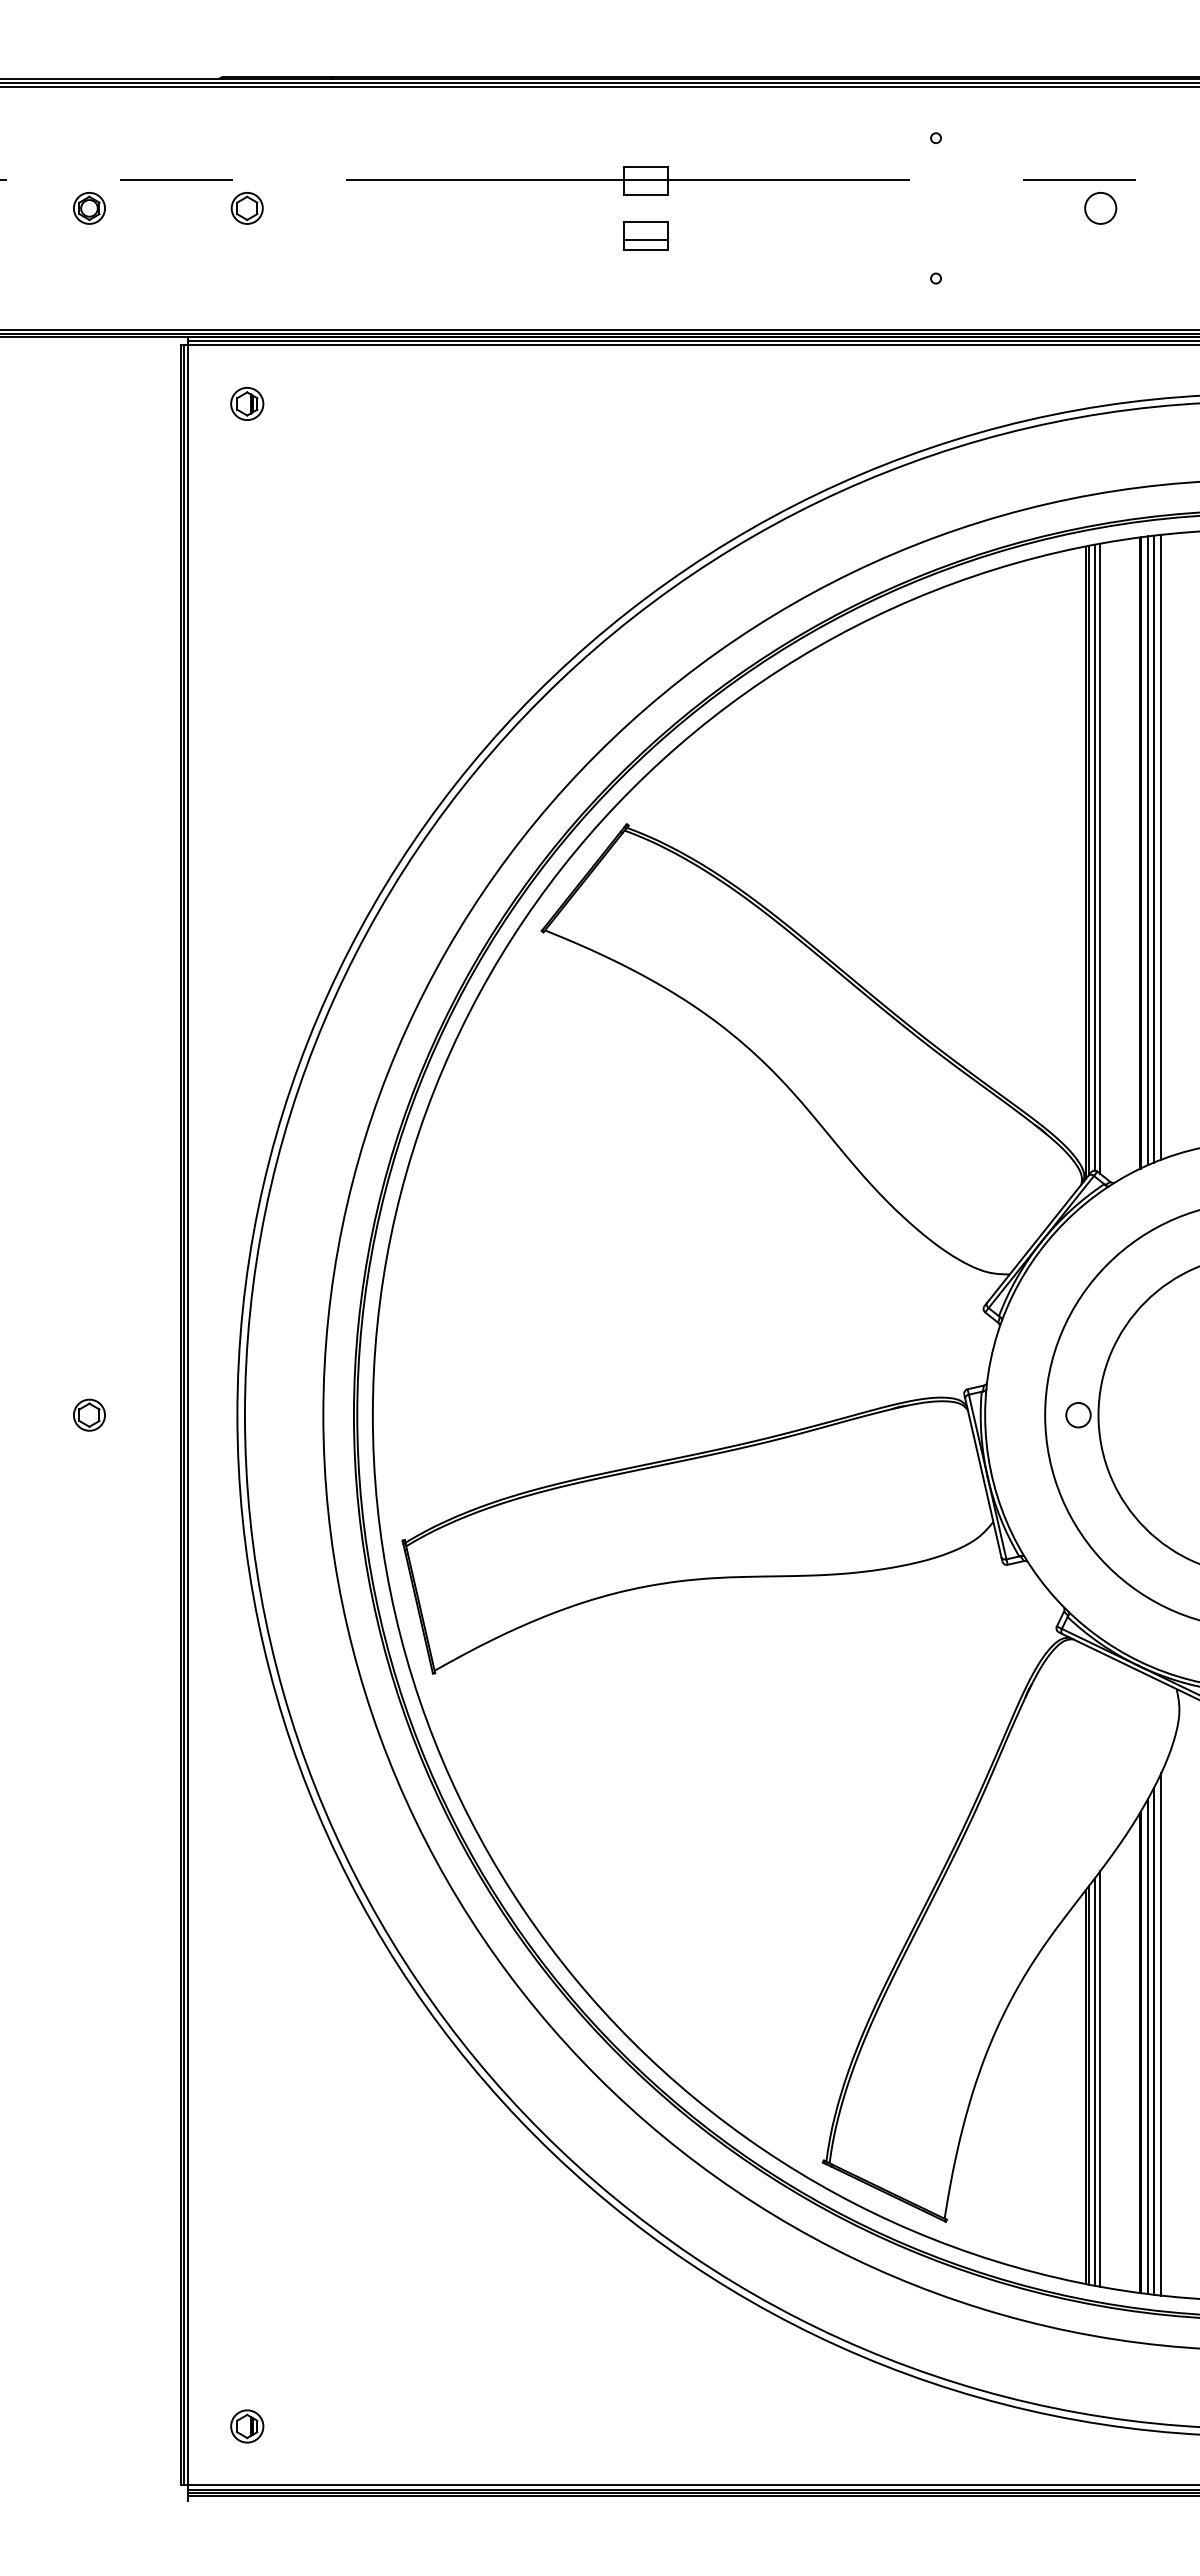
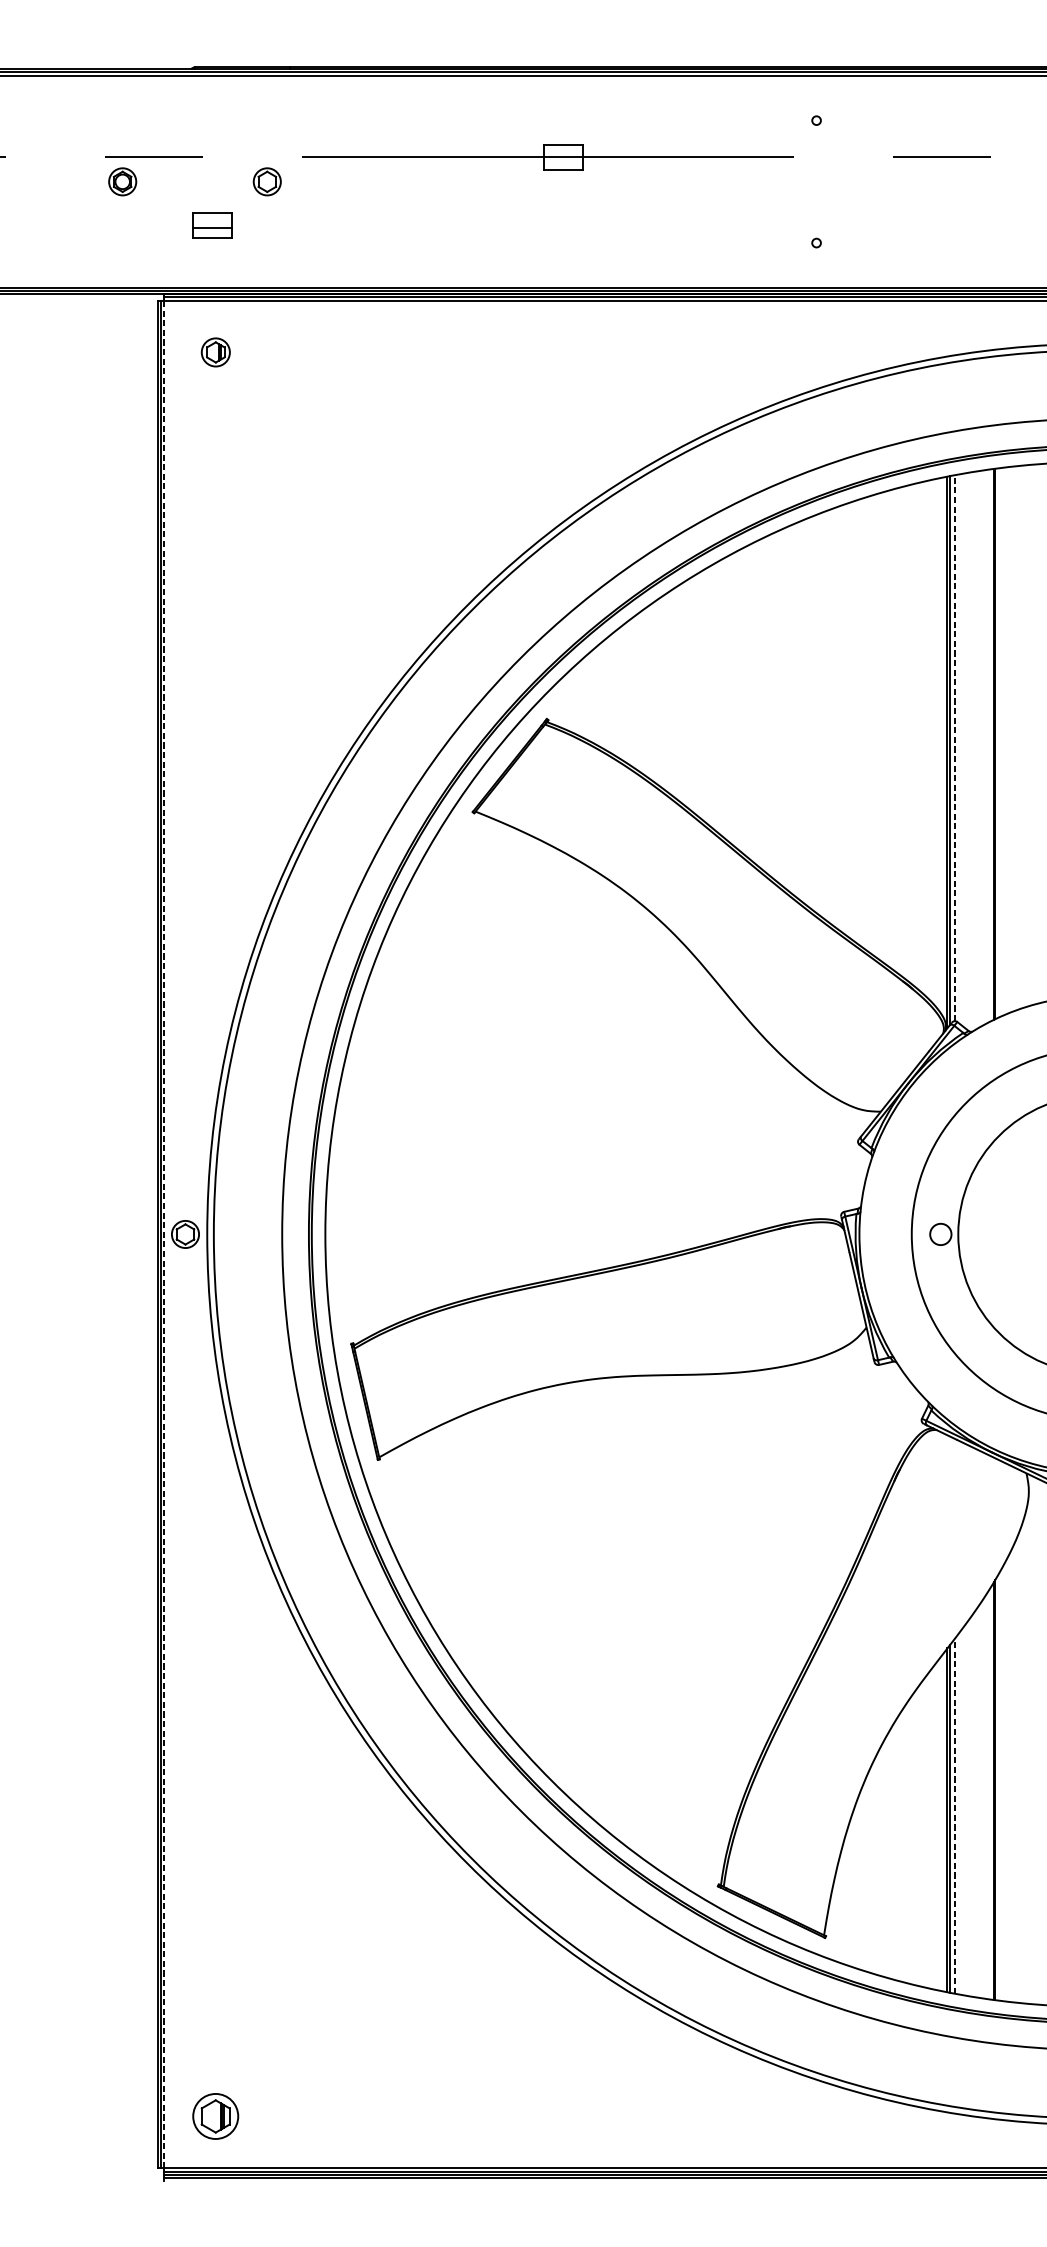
part: (89, 208) -> (122, 181), moved
part: (246, 208) -> (266, 181), moved
circle: (1100, 208) -> (960, 181), removed
part: (645, 235) -> (211, 224), moved
line: (1161, 846) -> (1013, 738), removed
line: (1154, 848) -> (1007, 740), removed
line: (1147, 850) -> (1001, 741), removed
line: (1094, 857) -> (954, 748), solid -> dashed
line: (1100, 858) -> (960, 748), removed
part: (89, 1414) -> (185, 1233), moved
line: (188, 1415) -> (164, 1234), solid -> dashed
line: (1161, 2034) -> (1013, 1774), removed
line: (1154, 2040) -> (1007, 1779), removed
line: (1147, 2046) -> (1001, 1785), removed
line: (1100, 2078) -> (960, 1812), removed
line: (1094, 2082) -> (954, 1816), solid -> dashed
part: (247, 2426) -> (216, 2116), size x1.6

